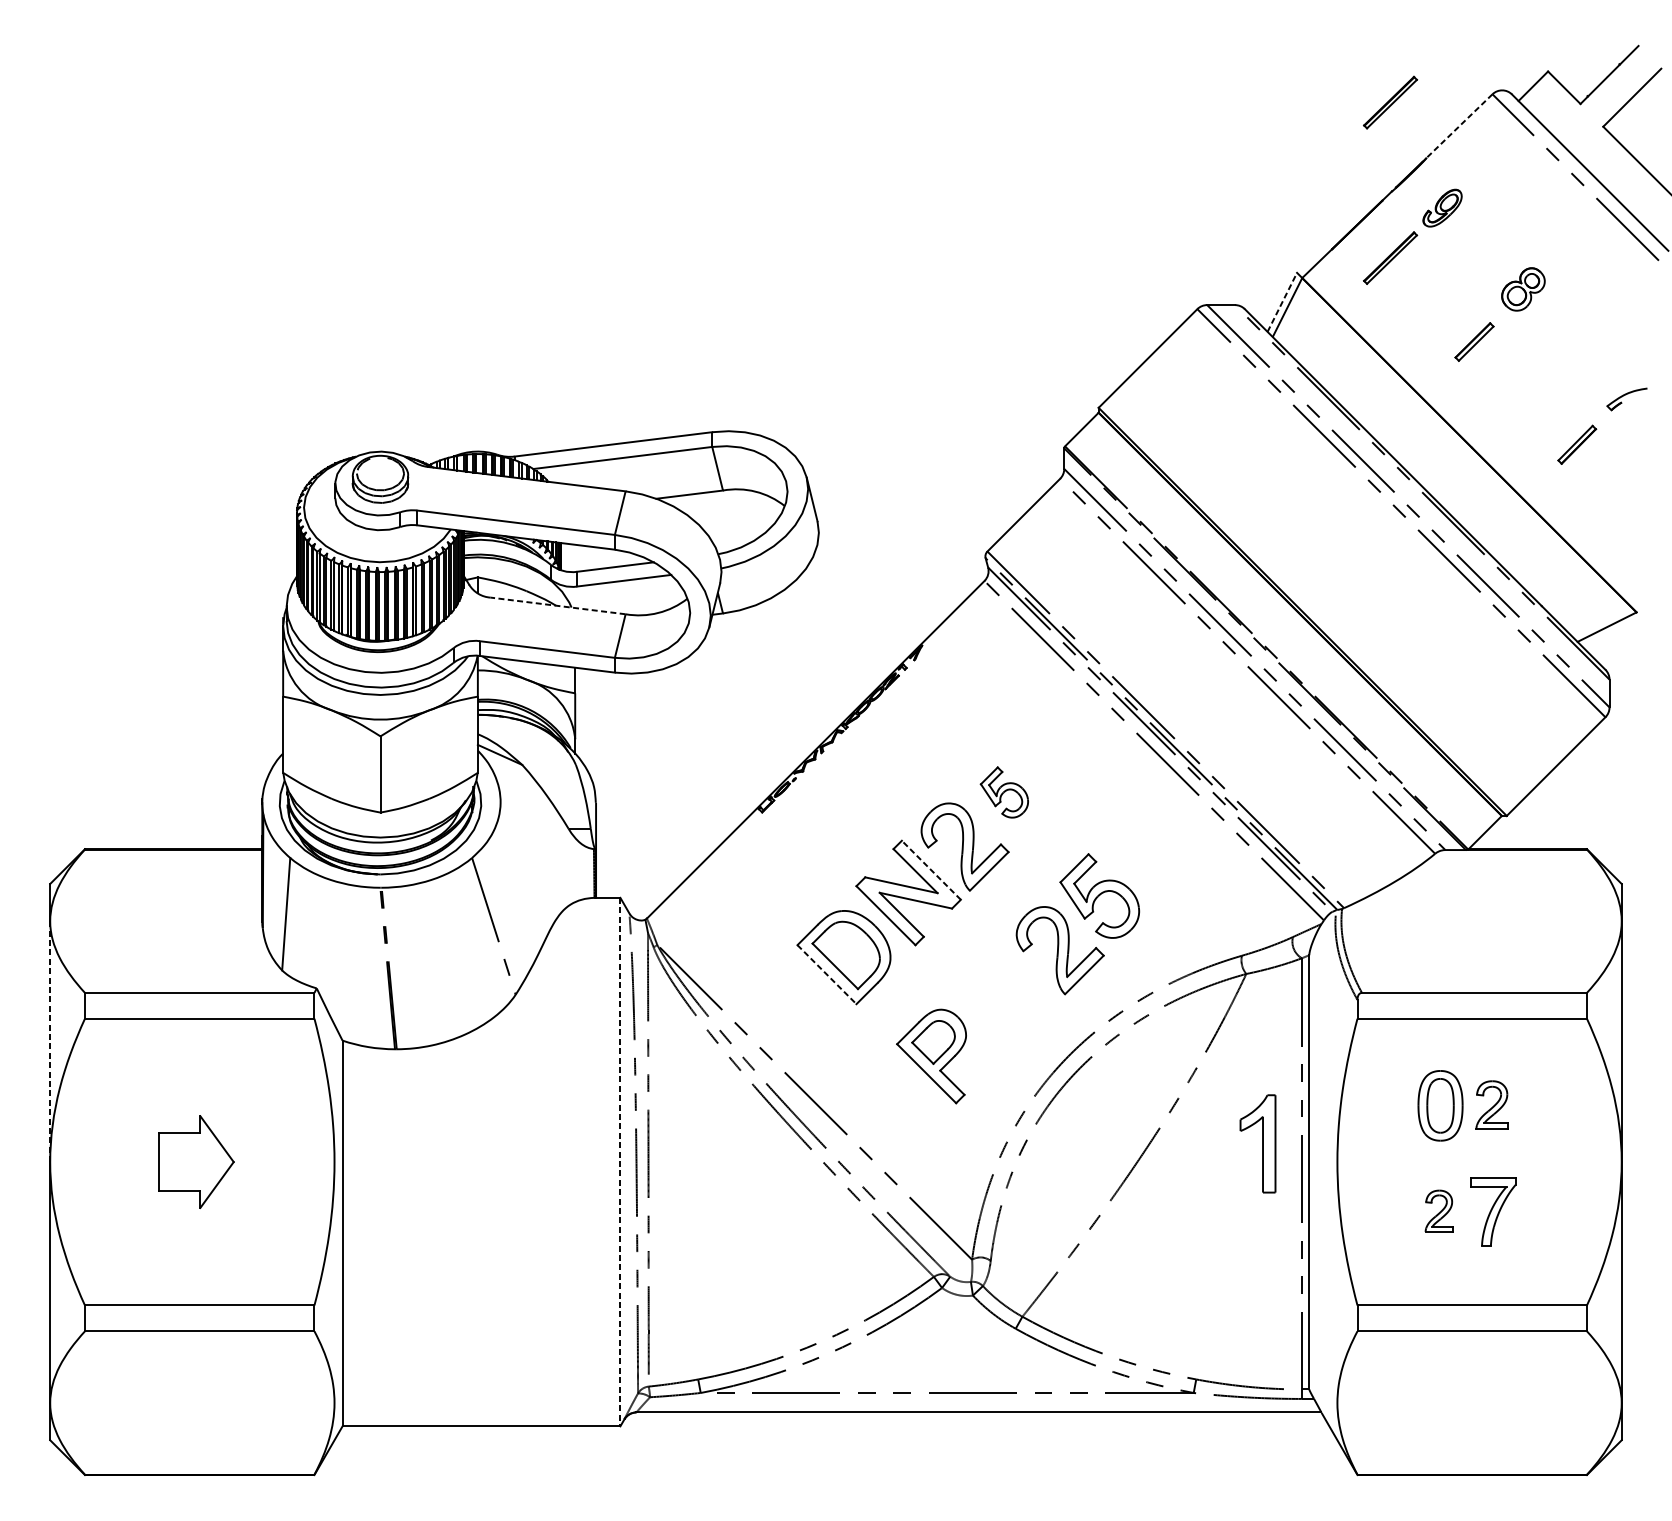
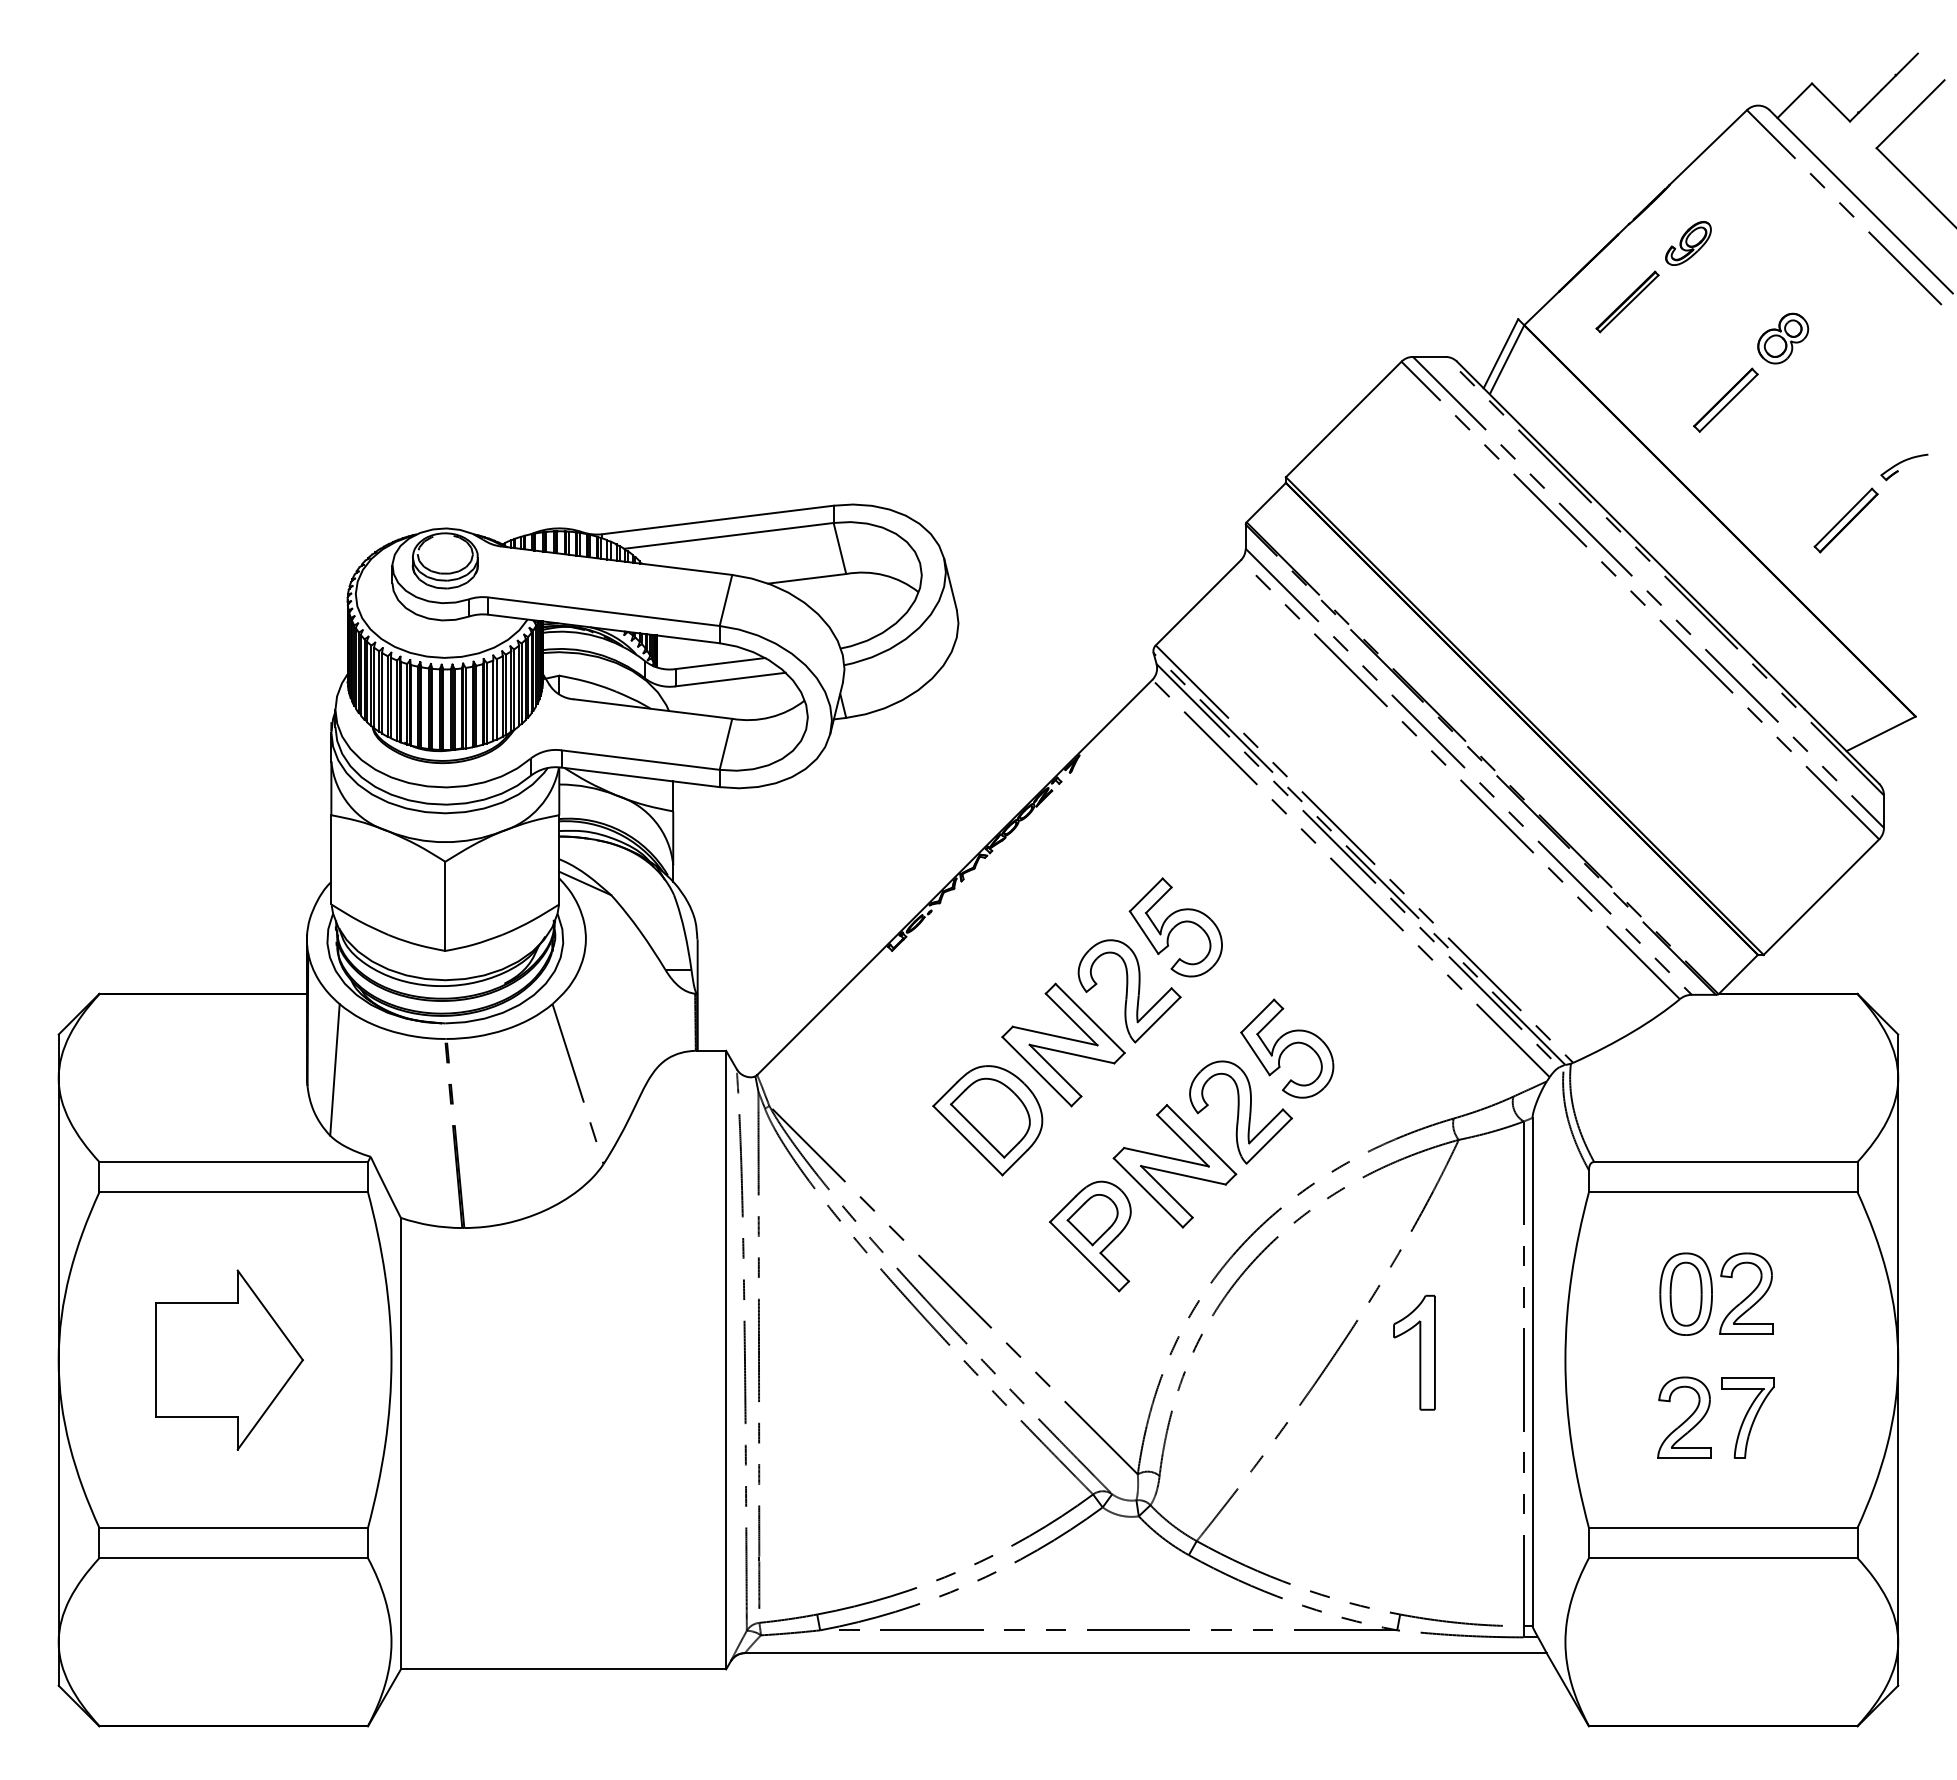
part: (1390, 102) -> (1627, 119), removed
line: (1459, 126) -> (1708, 147), dashed -> solid
line: (1281, 302) -> (1500, 353), dashed -> solid
part: (1474, 341) -> (1725, 399), size x1.43
part: (1576, 444) -> (1845, 520), size x1.43
line: (558, 606) -> (653, 709), dashed -> solid
part: (1004, 792) -> (1175, 927), size x1.67
line: (931, 870) -> (1090, 1018), dashed -> solid
line: (826, 974) -> (967, 1140), dashed -> solid
part: (1003, 996) -> (1174, 1166), added
line: (50, 1041) -> (58, 1219), dashed -> solid
part: (1492, 1105) -> (1746, 1293), size x1.43
part: (1258, 1143) -> (1414, 1352), moved
part: (196, 1161) -> (229, 1359), size x1.67
line: (620, 1162) -> (726, 1360), dashed -> solid
part: (1439, 1211) -> (1684, 1417), size x1.67

